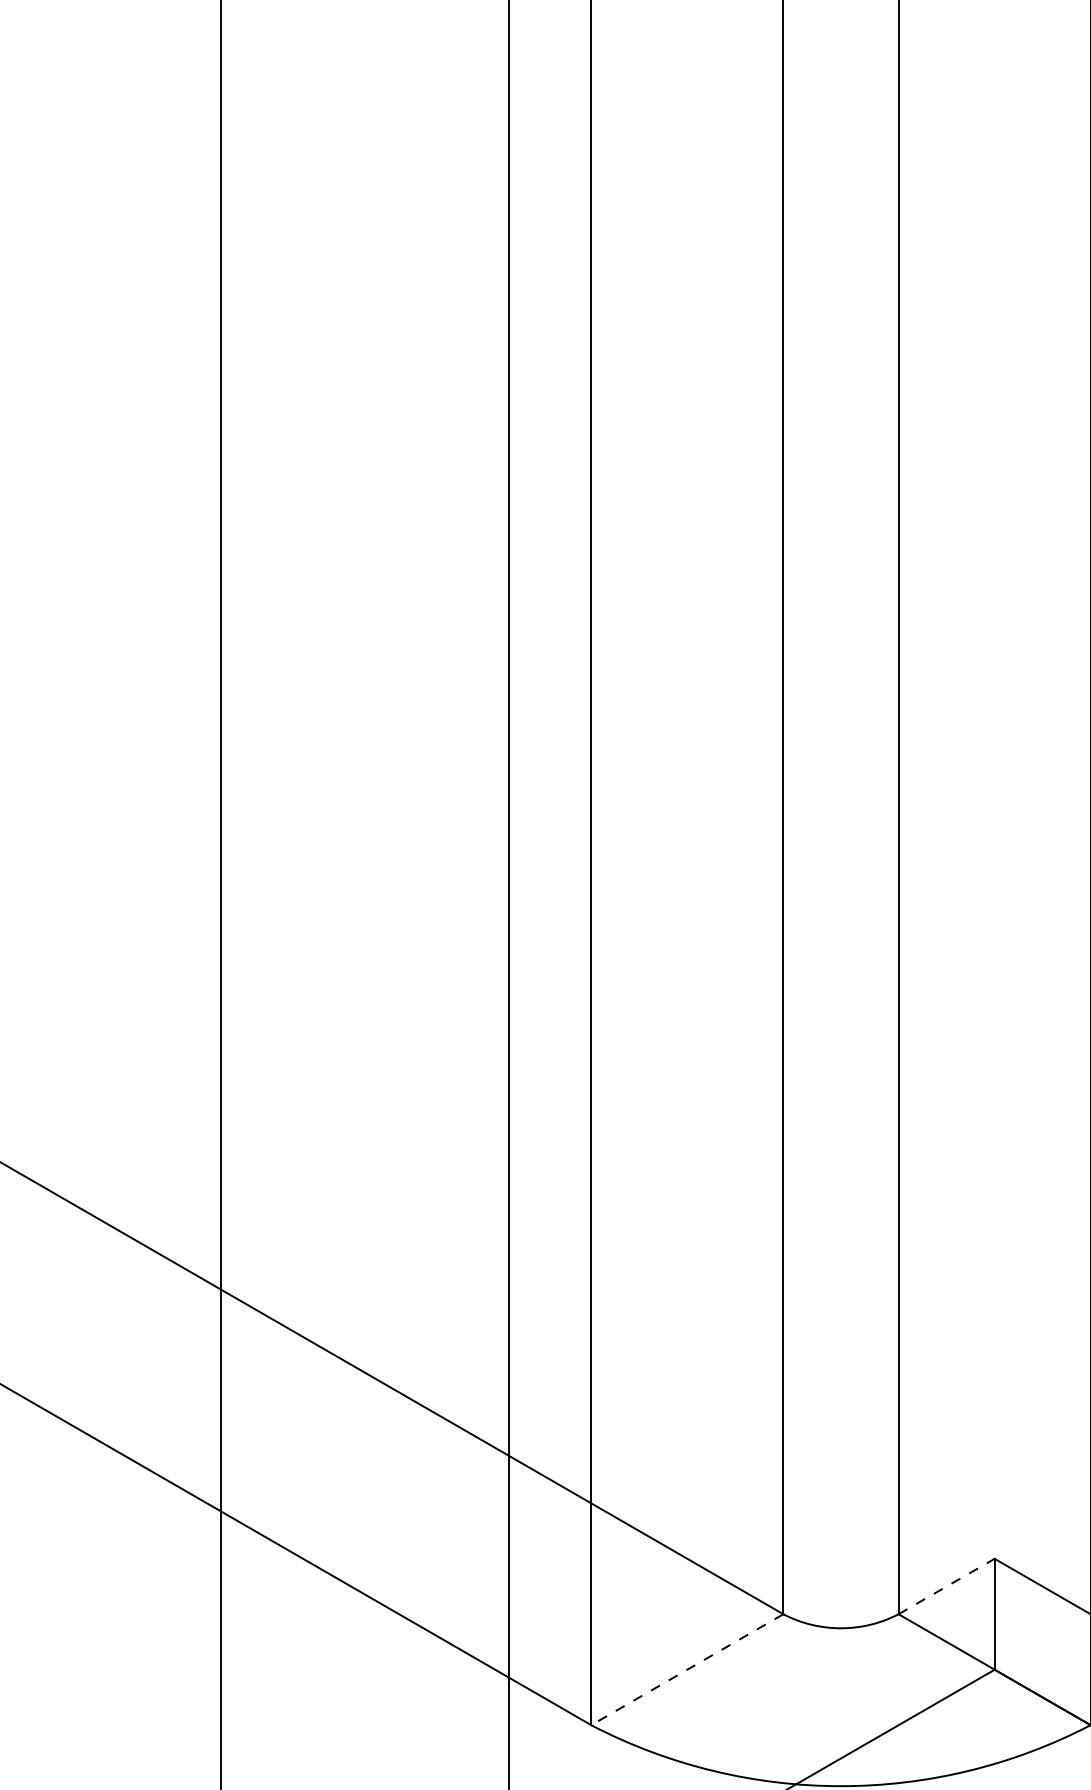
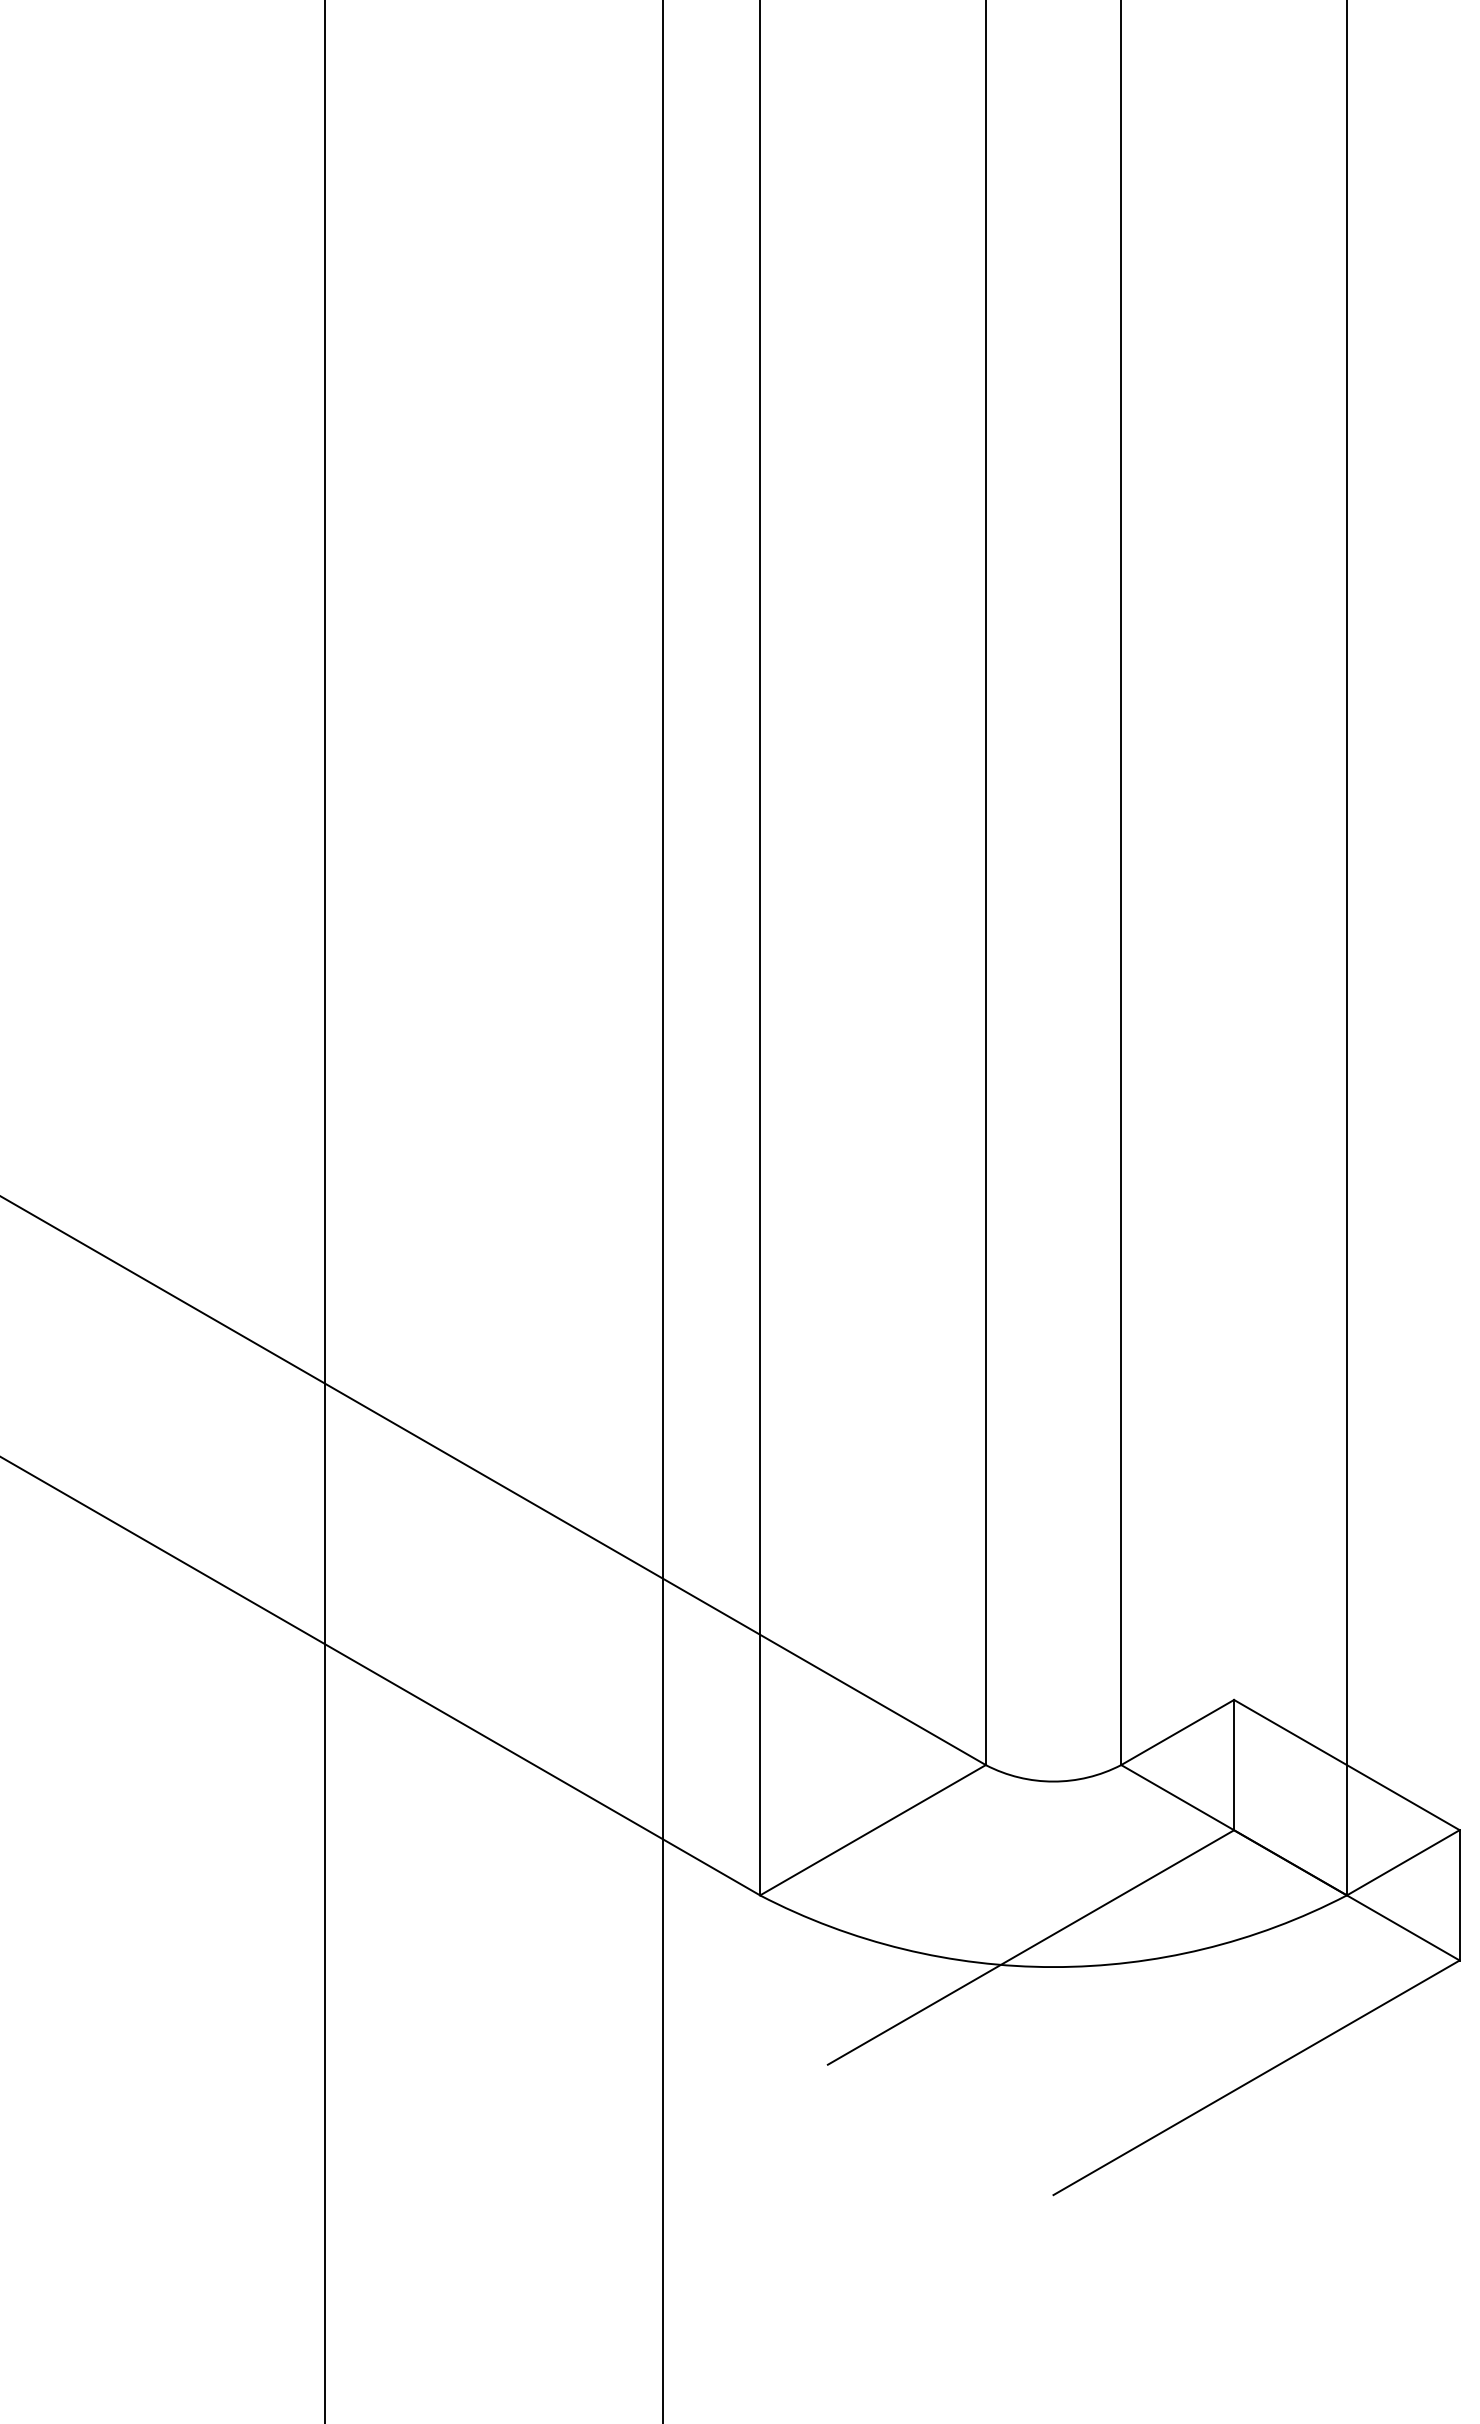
line: (947, 1586) -> (1178, 1732), dashed -> solid
line: (686, 1669) -> (872, 1830), dashed -> solid

